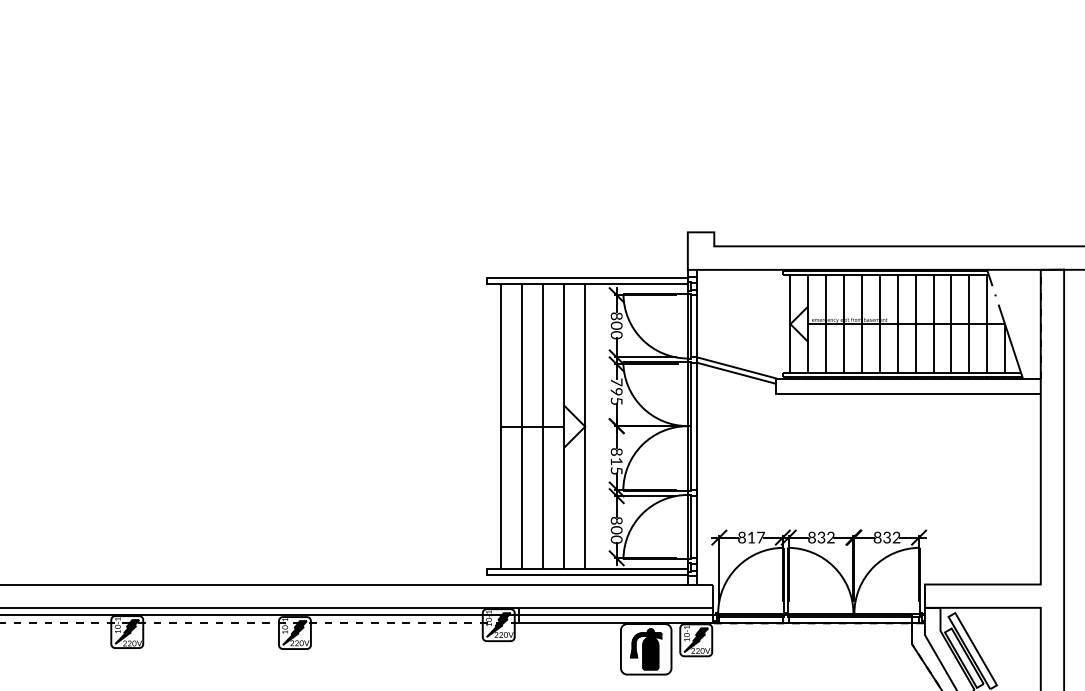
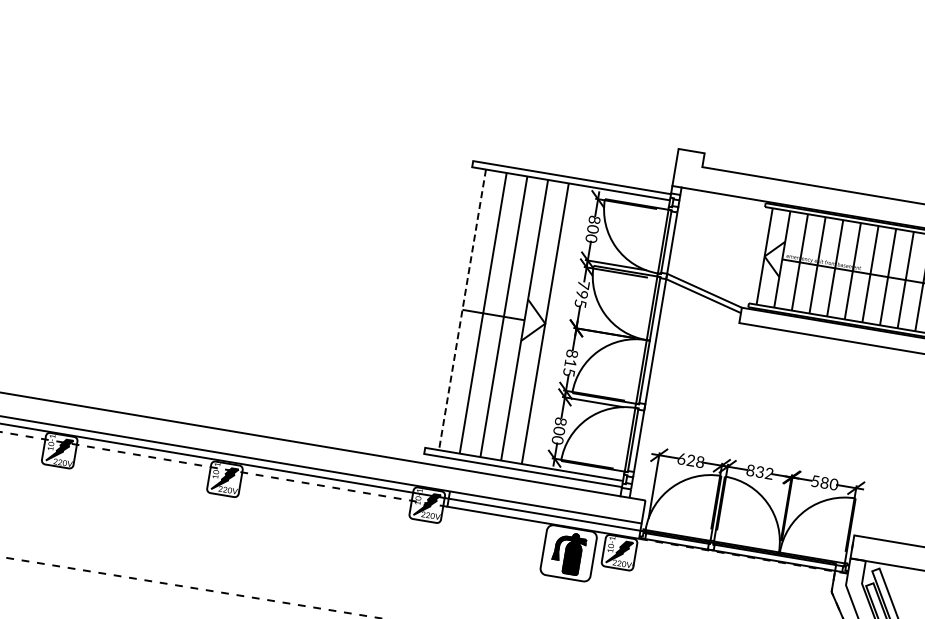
line: (501, 427) -> (462, 310), solid -> dashed
text: (751, 537) -> (691, 460), 817 -> 628
text: (886, 537) -> (824, 482), 832 -> 580

